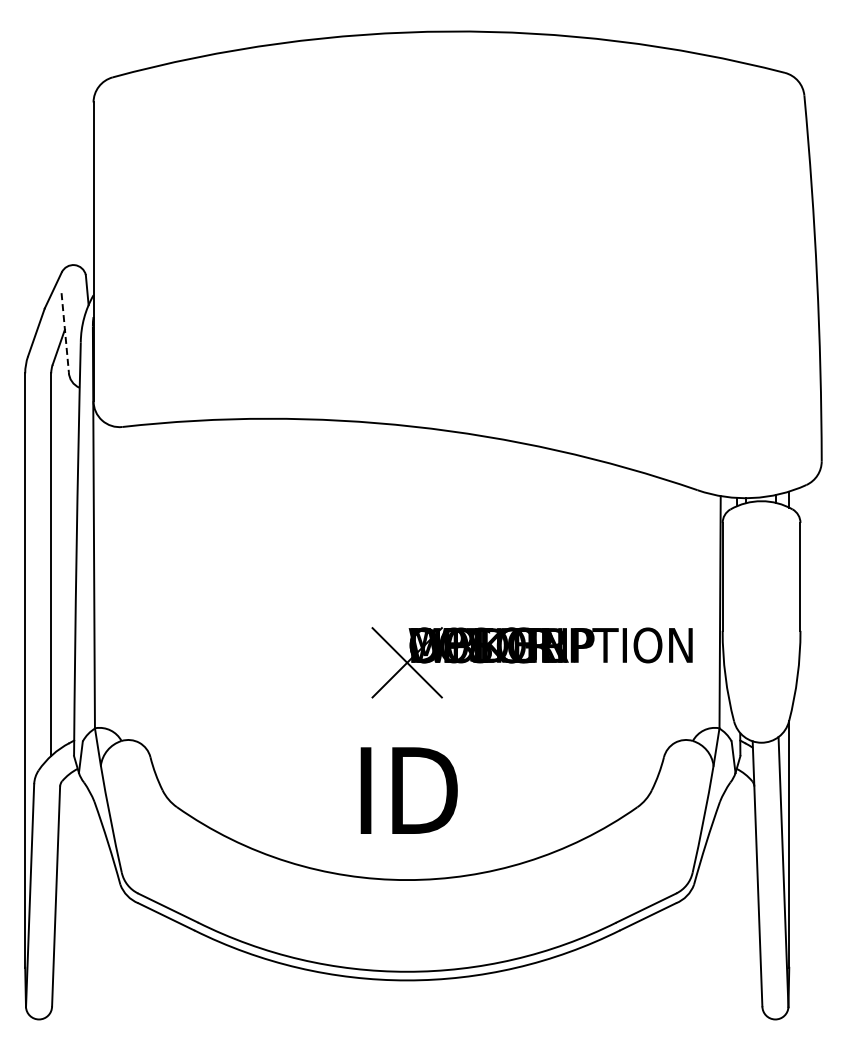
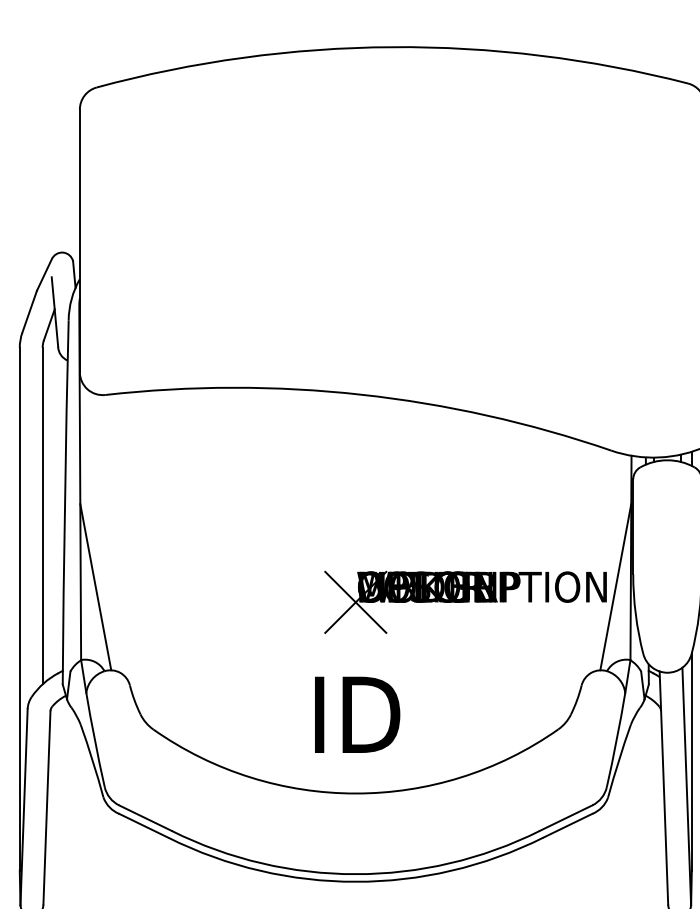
line: (65, 332) -> (55, 311), dashed -> solid
line: (111, 645) -> (95, 587), added
line: (702, 645) -> (615, 587), added

